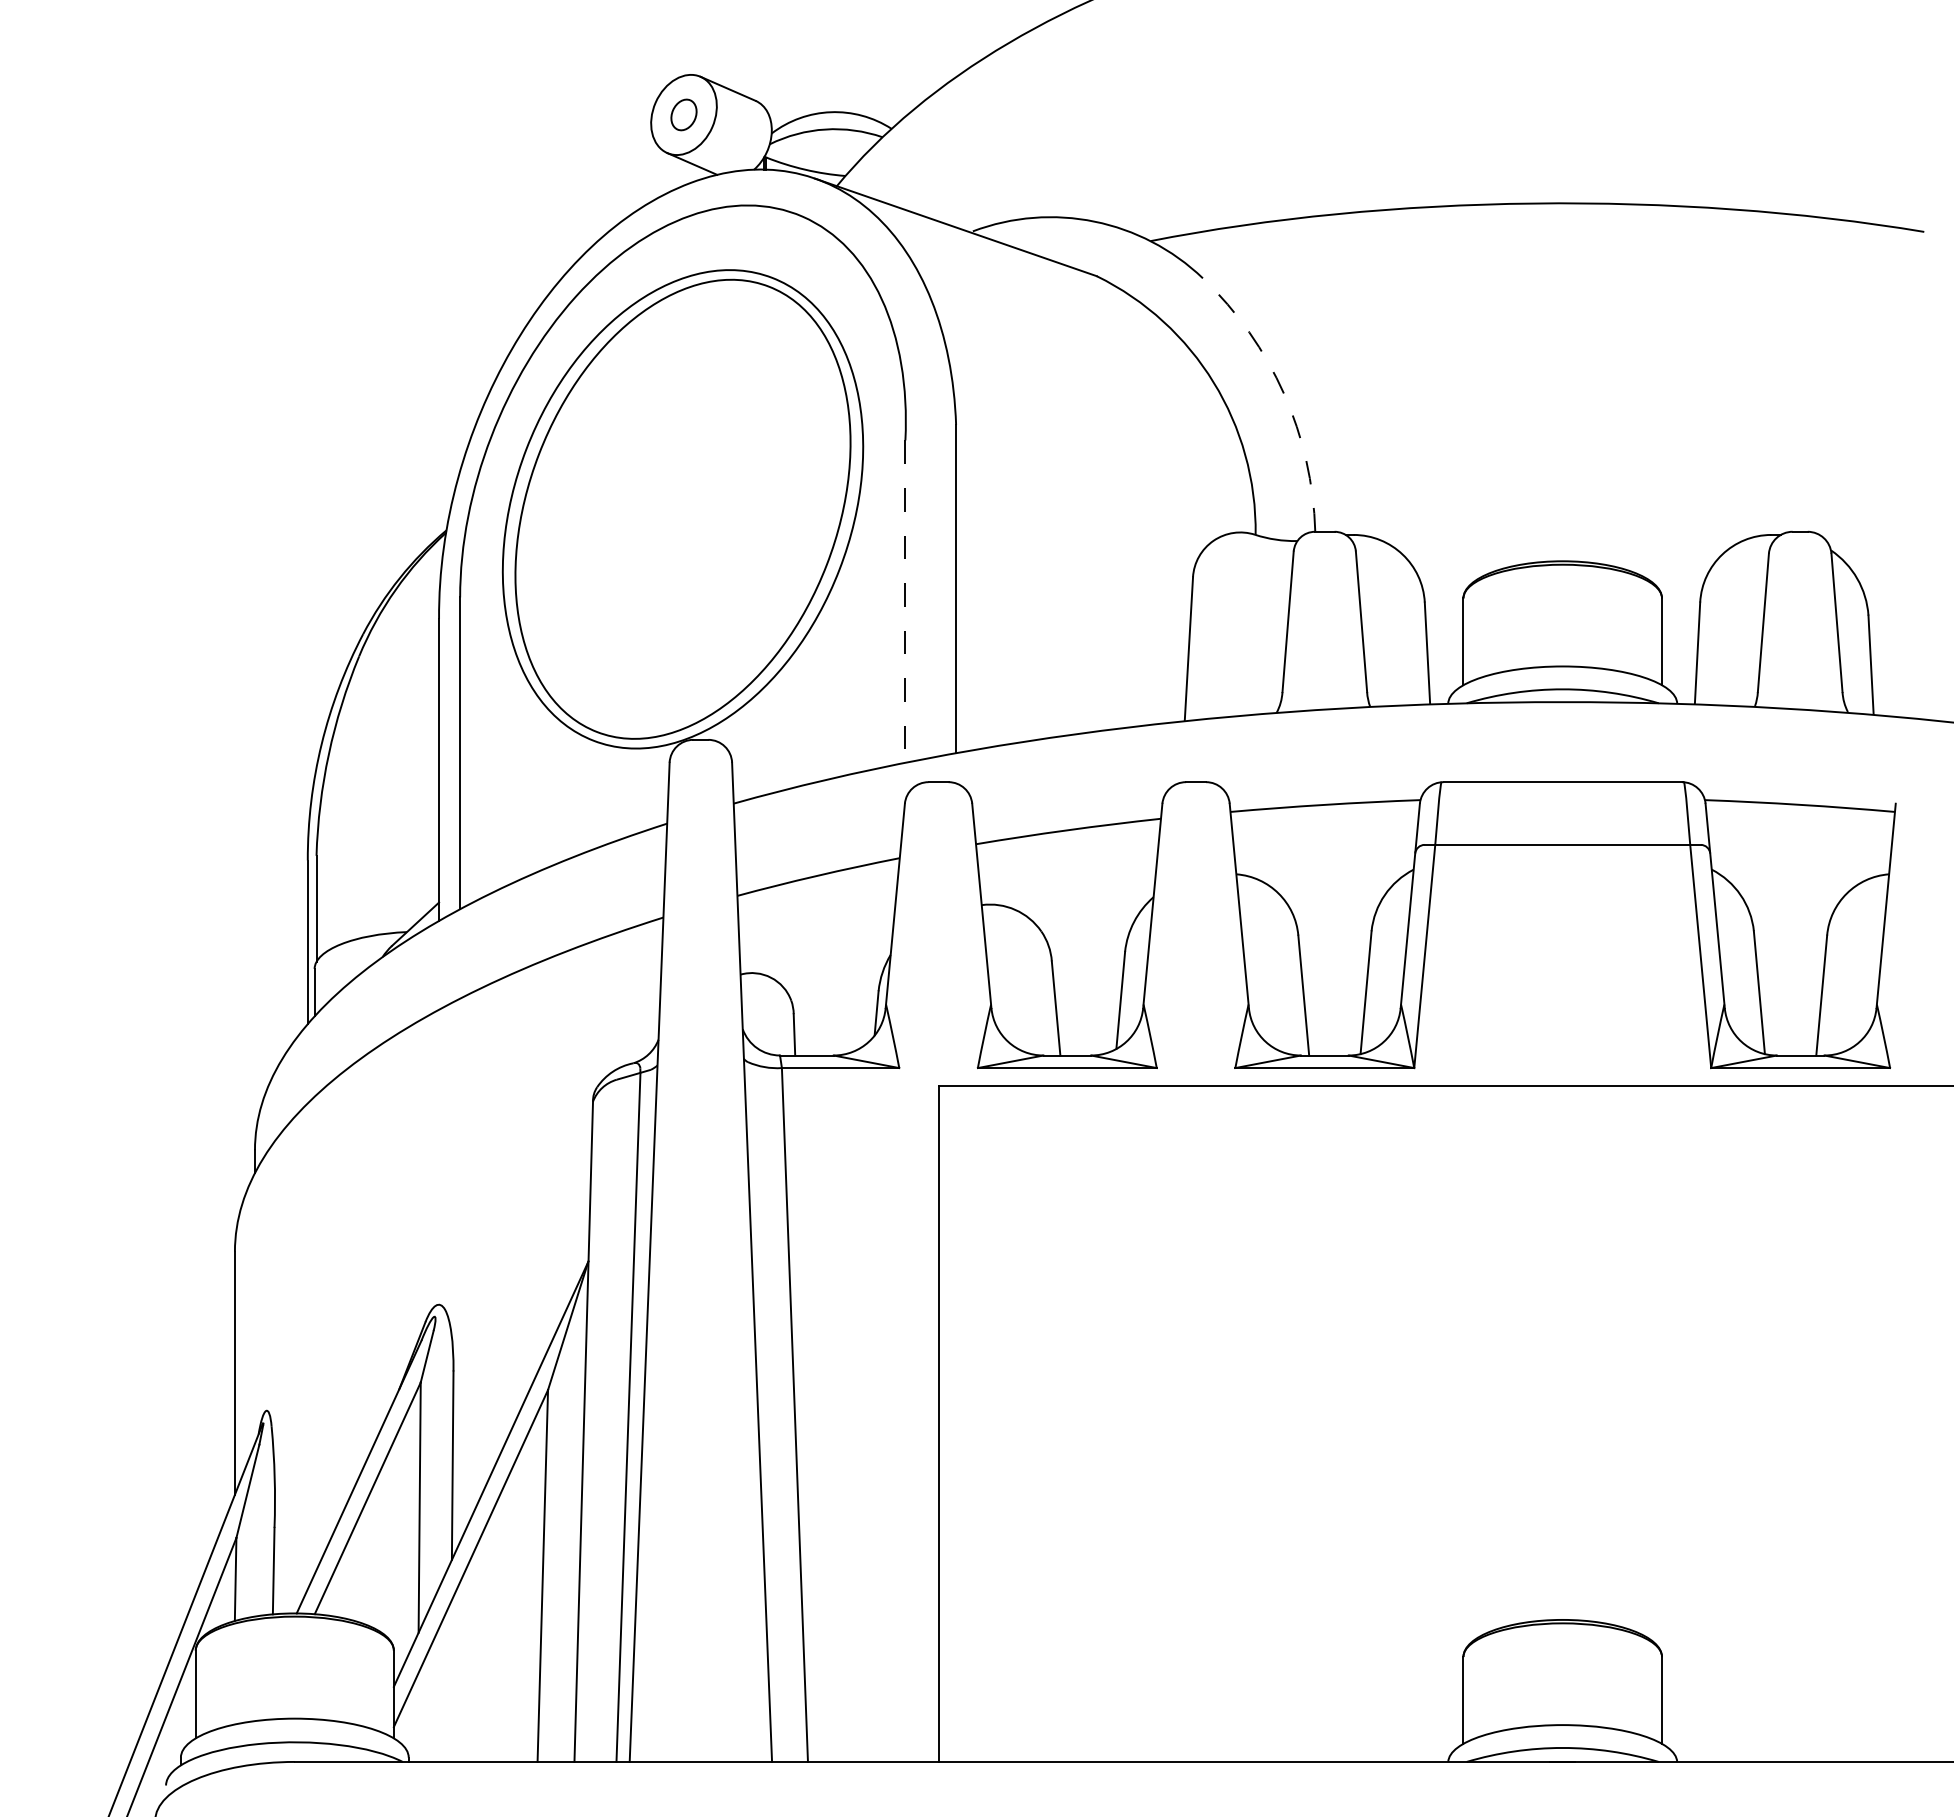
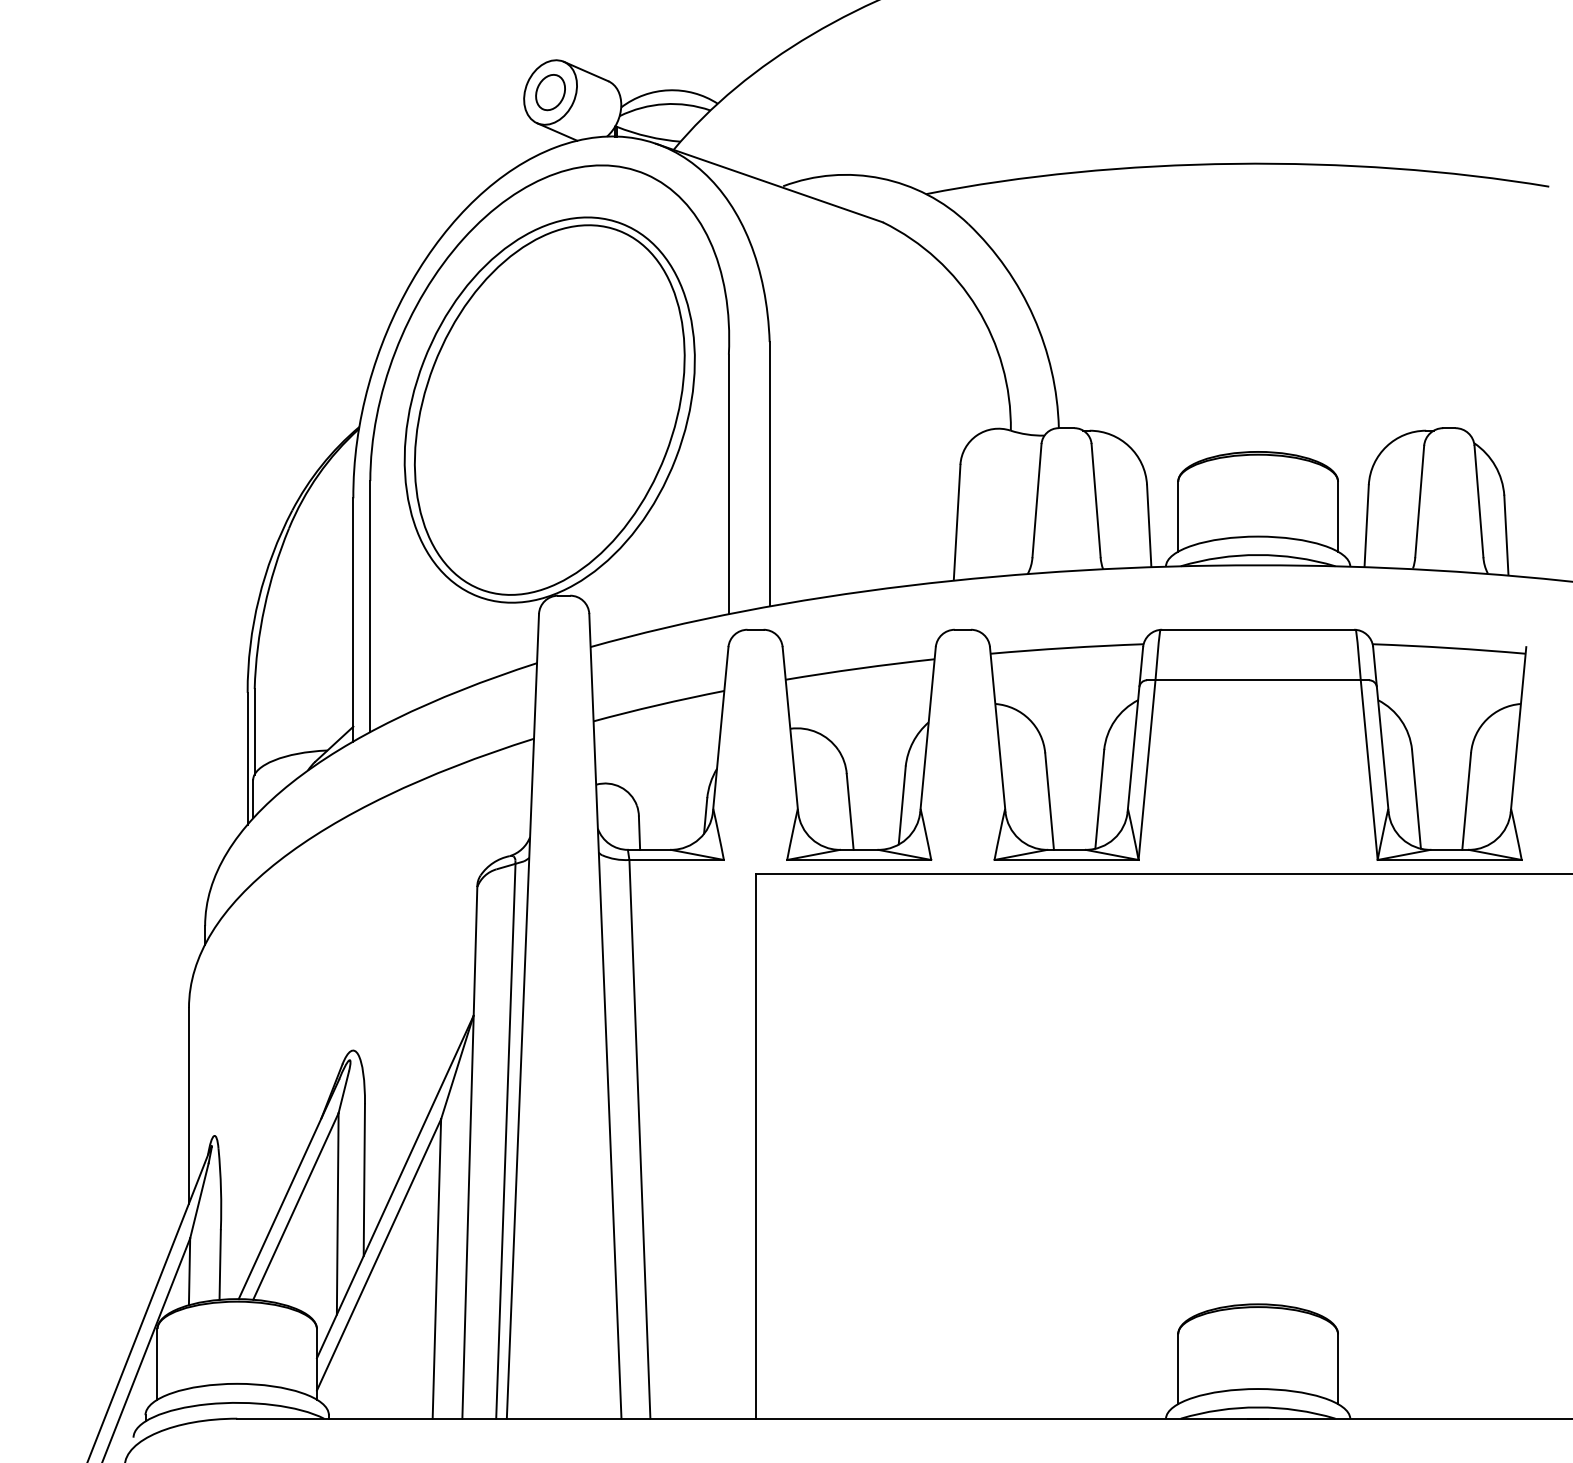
part: (683, 114) -> (550, 92), size x1.43
arc: (1284, 393) -> (1034, 316), dashed -> solid
line: (905, 602) -> (728, 485), dashed -> solid

